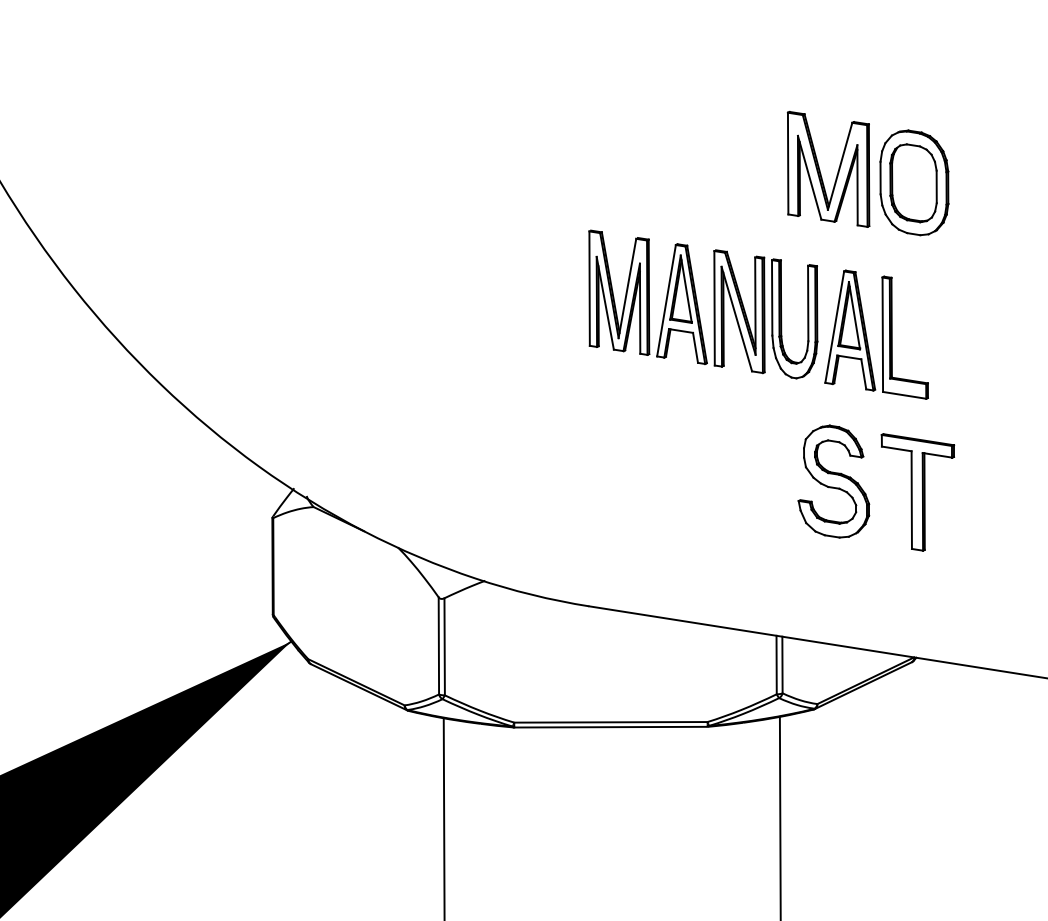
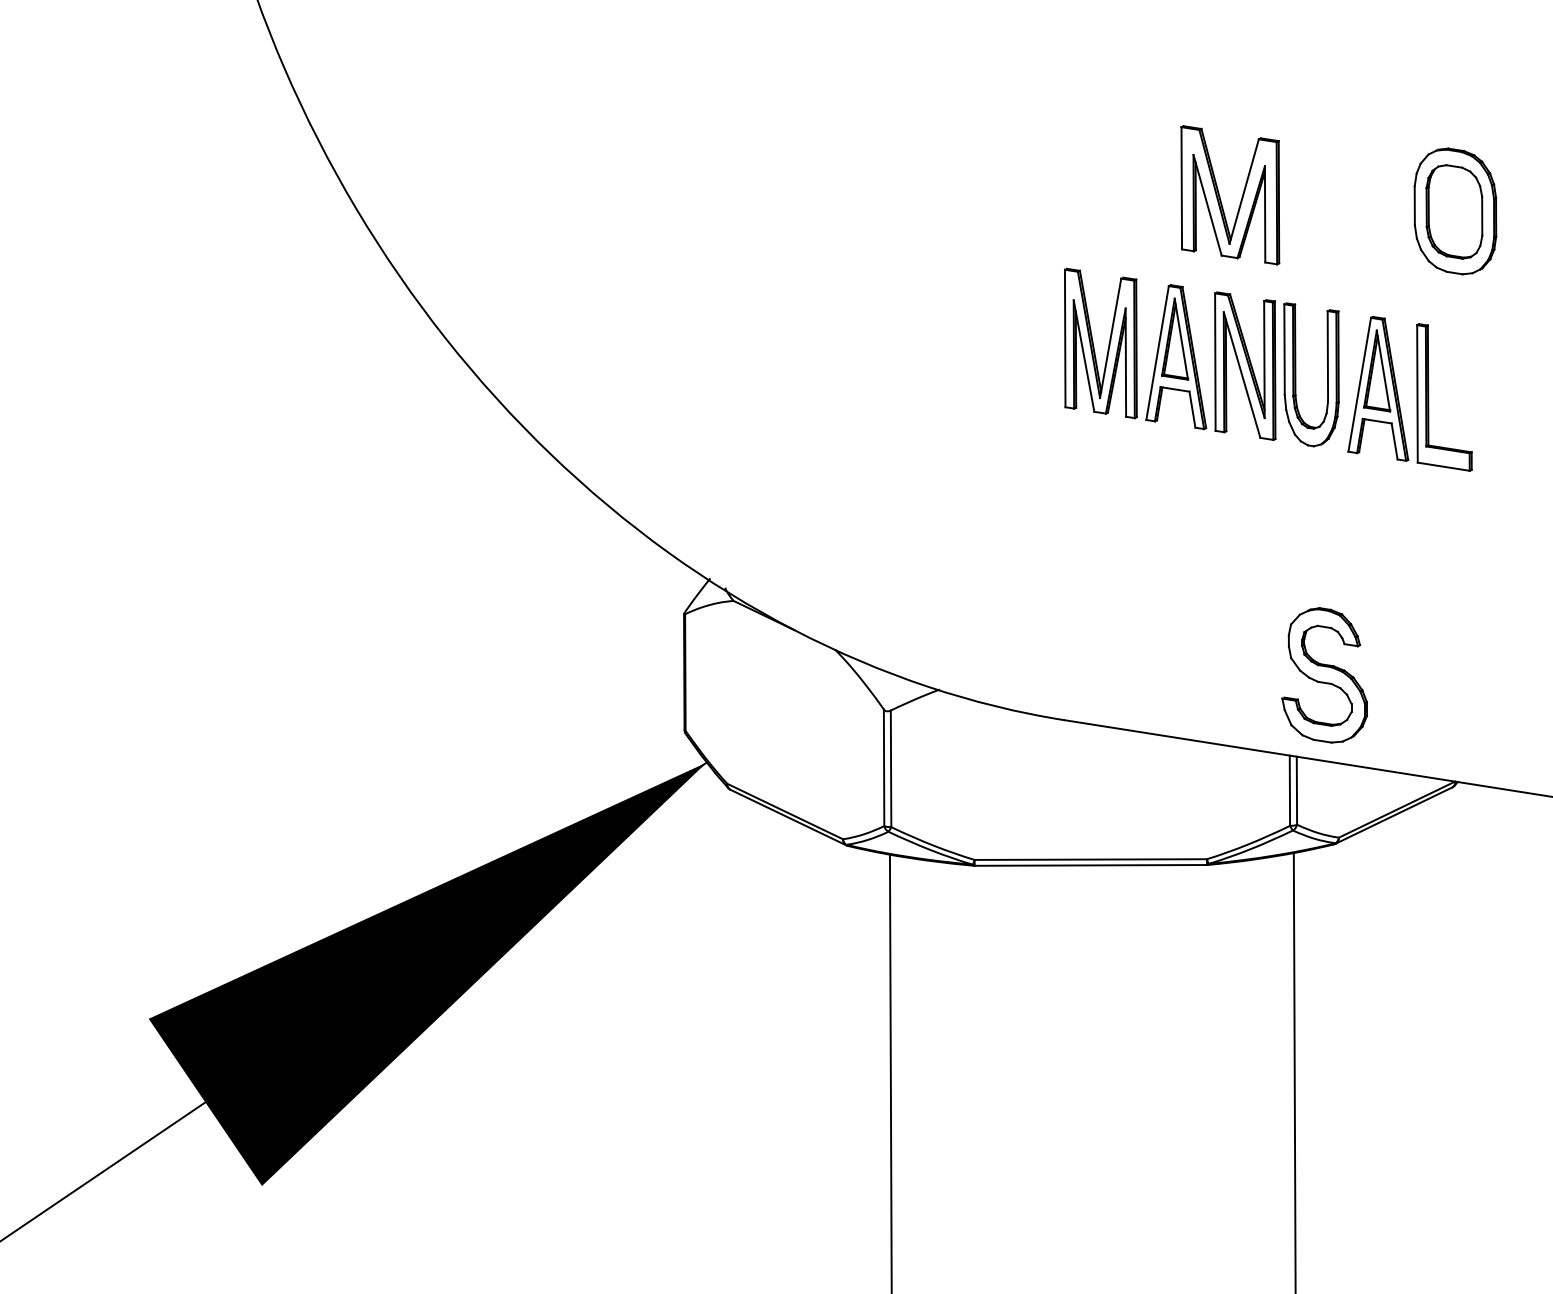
part: (820, 170) -> (1220, 196), moved
part: (833, 481) -> (1324, 675), moved
part: (917, 492) -> (1459, 583), removed

